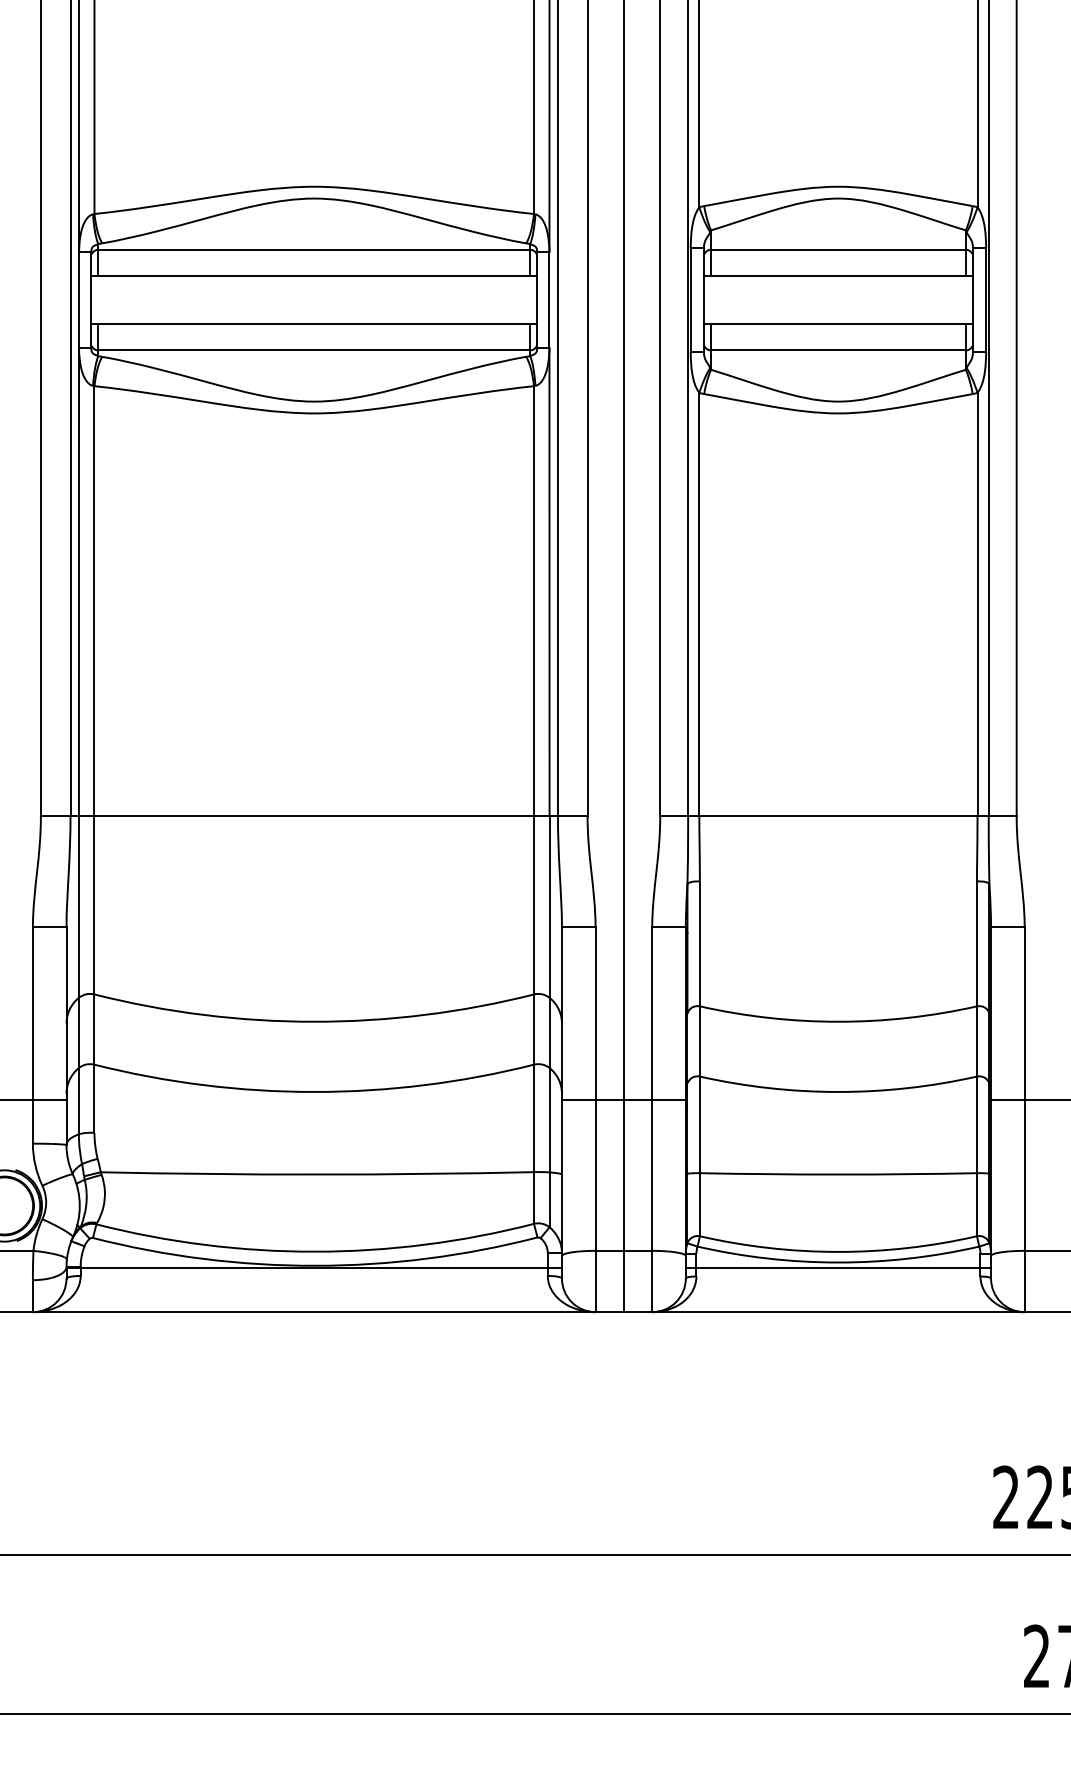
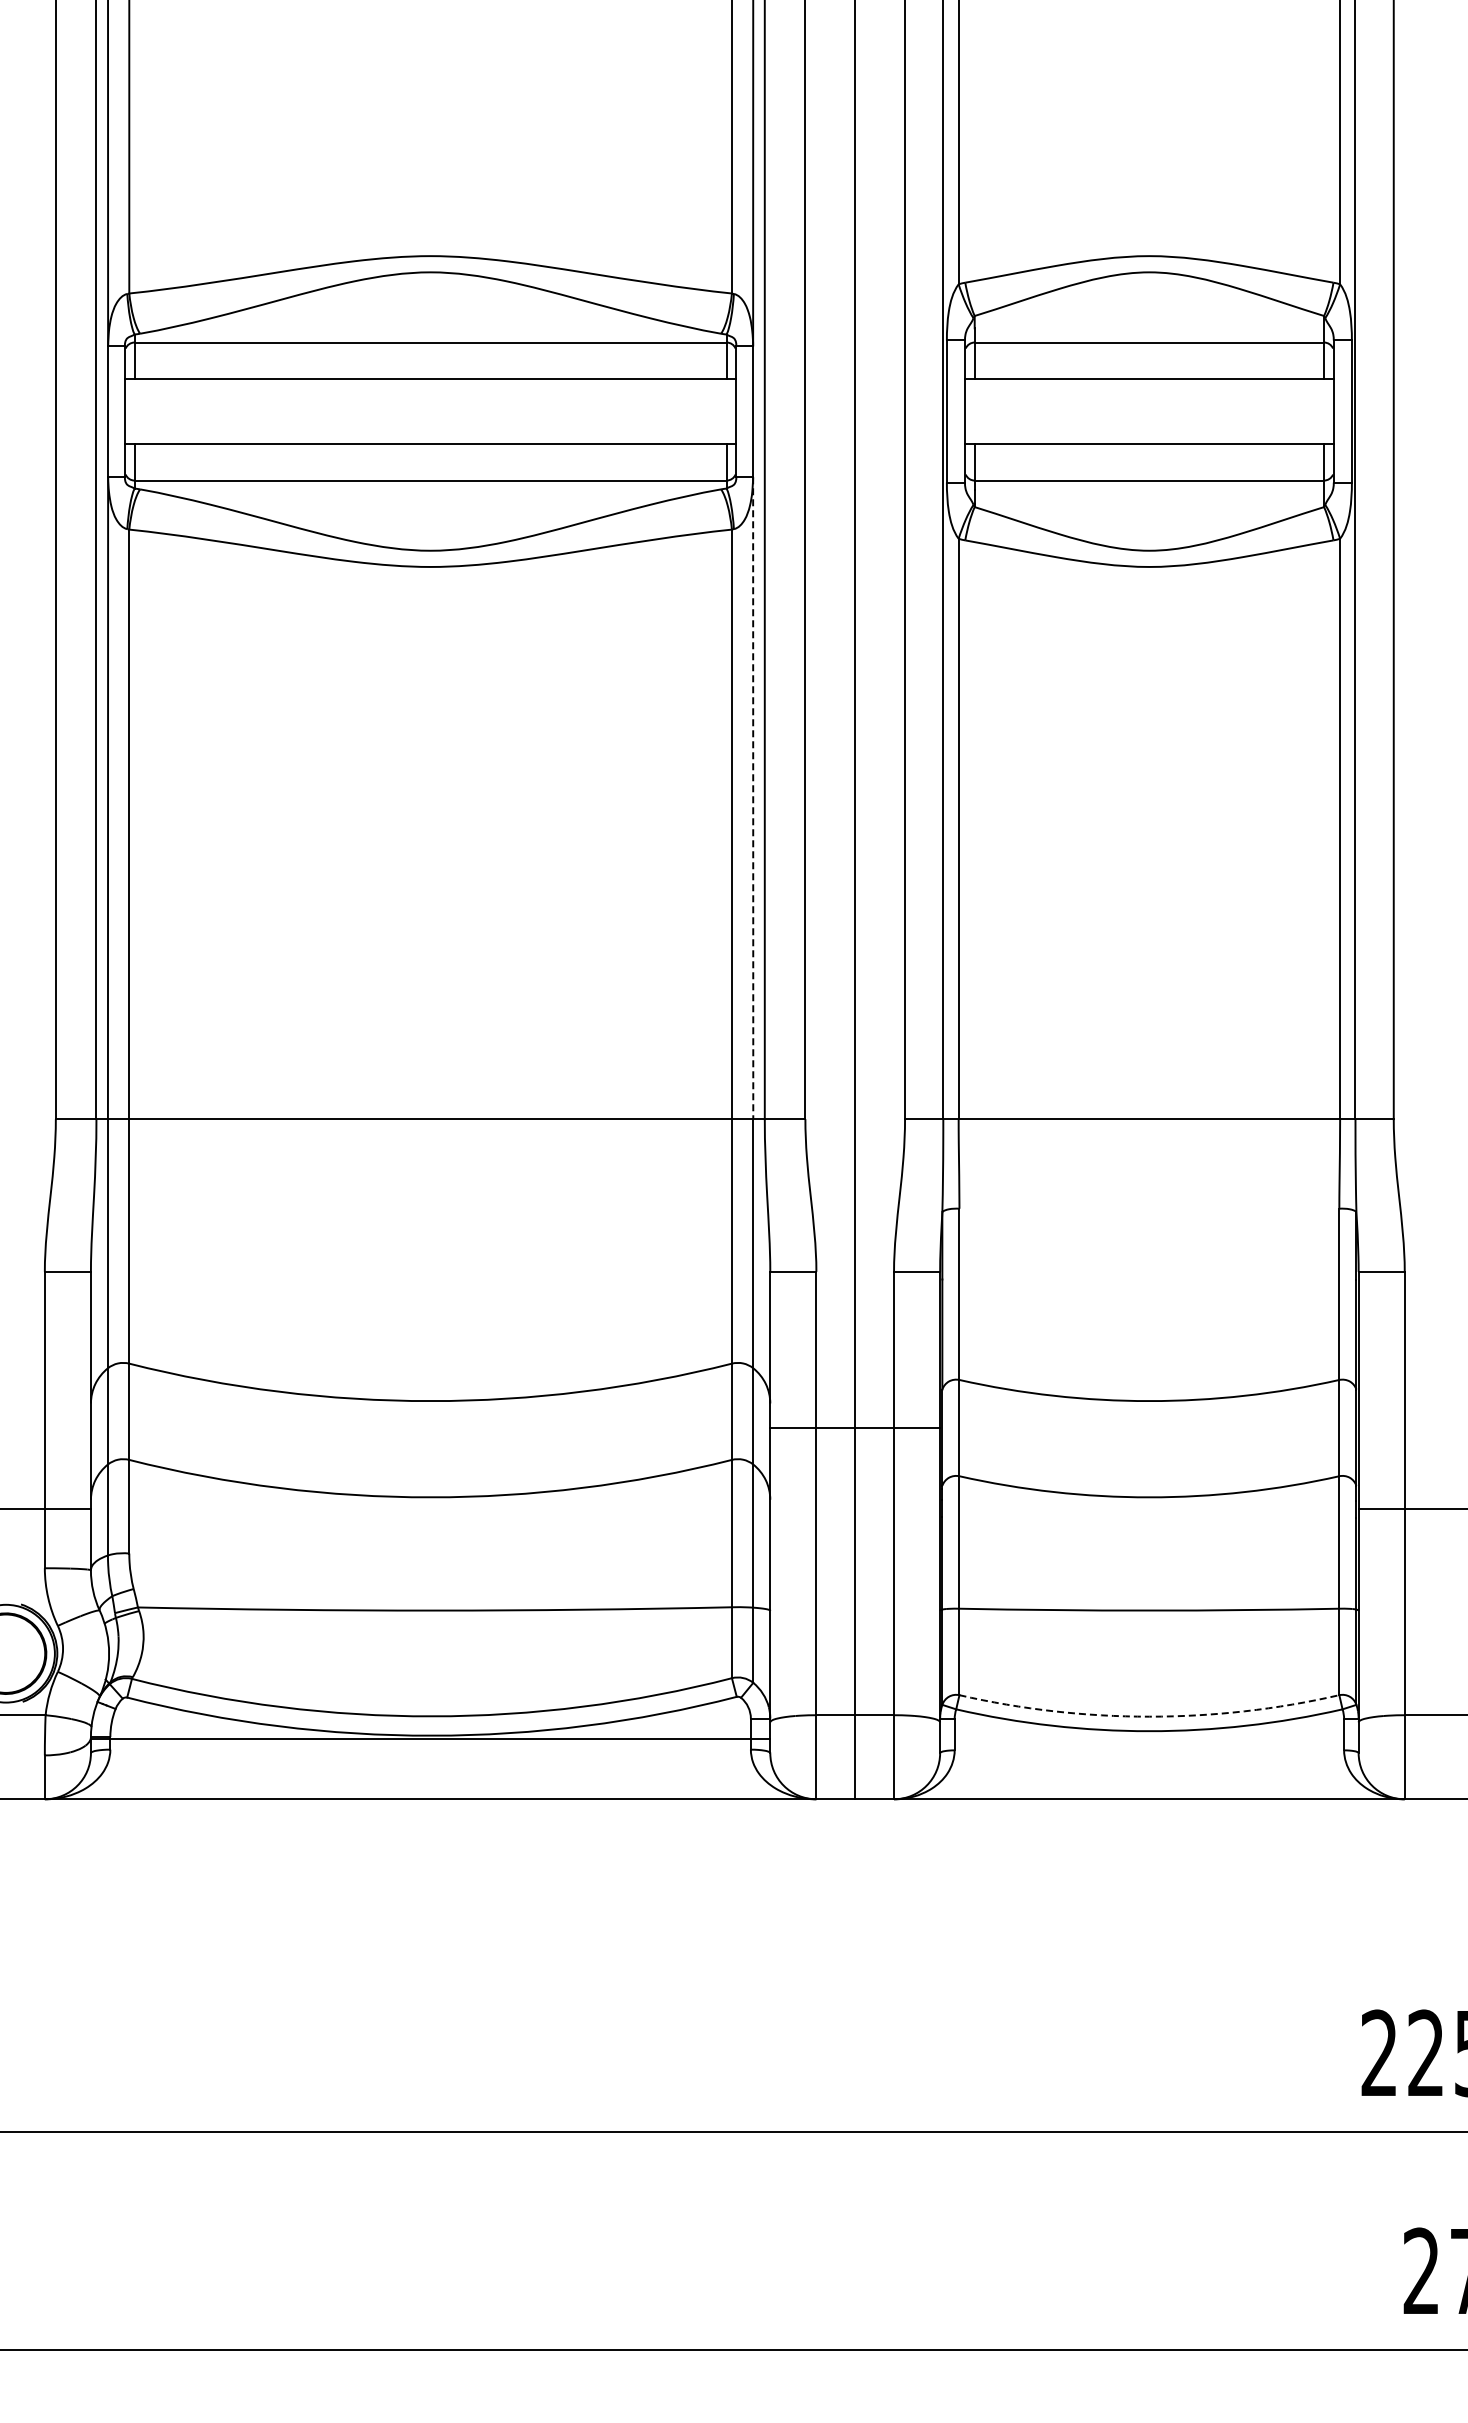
line: (549, 582) -> (753, 798), solid -> dashed
line: (624, 1100) -> (855, 1427), moved
arc: (838, 1251) -> (1149, 1716), solid -> dashed
line: (838, 1267) -> (1149, 1738), removed

